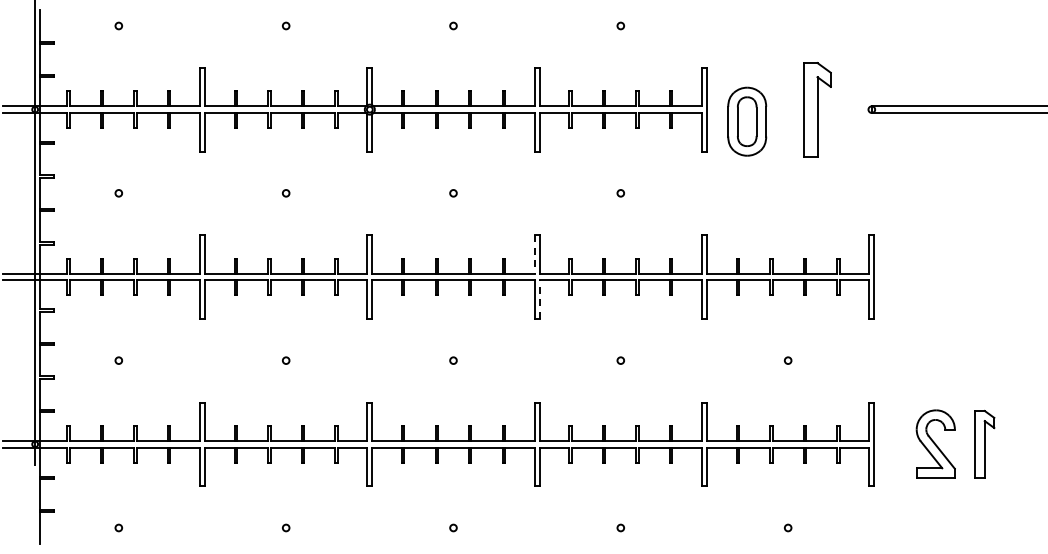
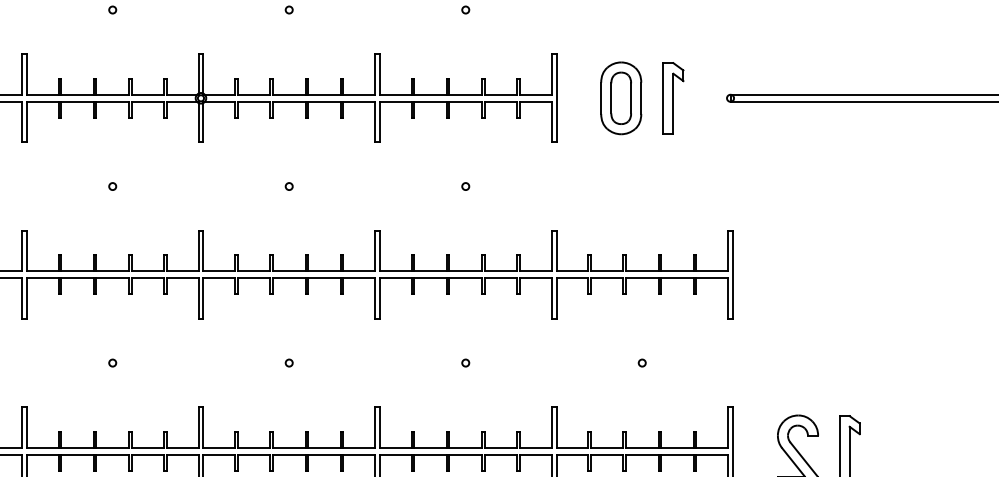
part: (817, 109) -> (673, 98), size x0.71
part: (747, 121) -> (621, 98), moved
line: (534, 254) -> (374, 251), dashed -> solid
line: (539, 299) -> (379, 298), dashed -> solid

